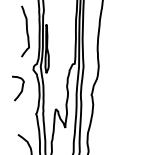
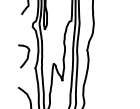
curve: (21, 88) -> (27, 56), moved

